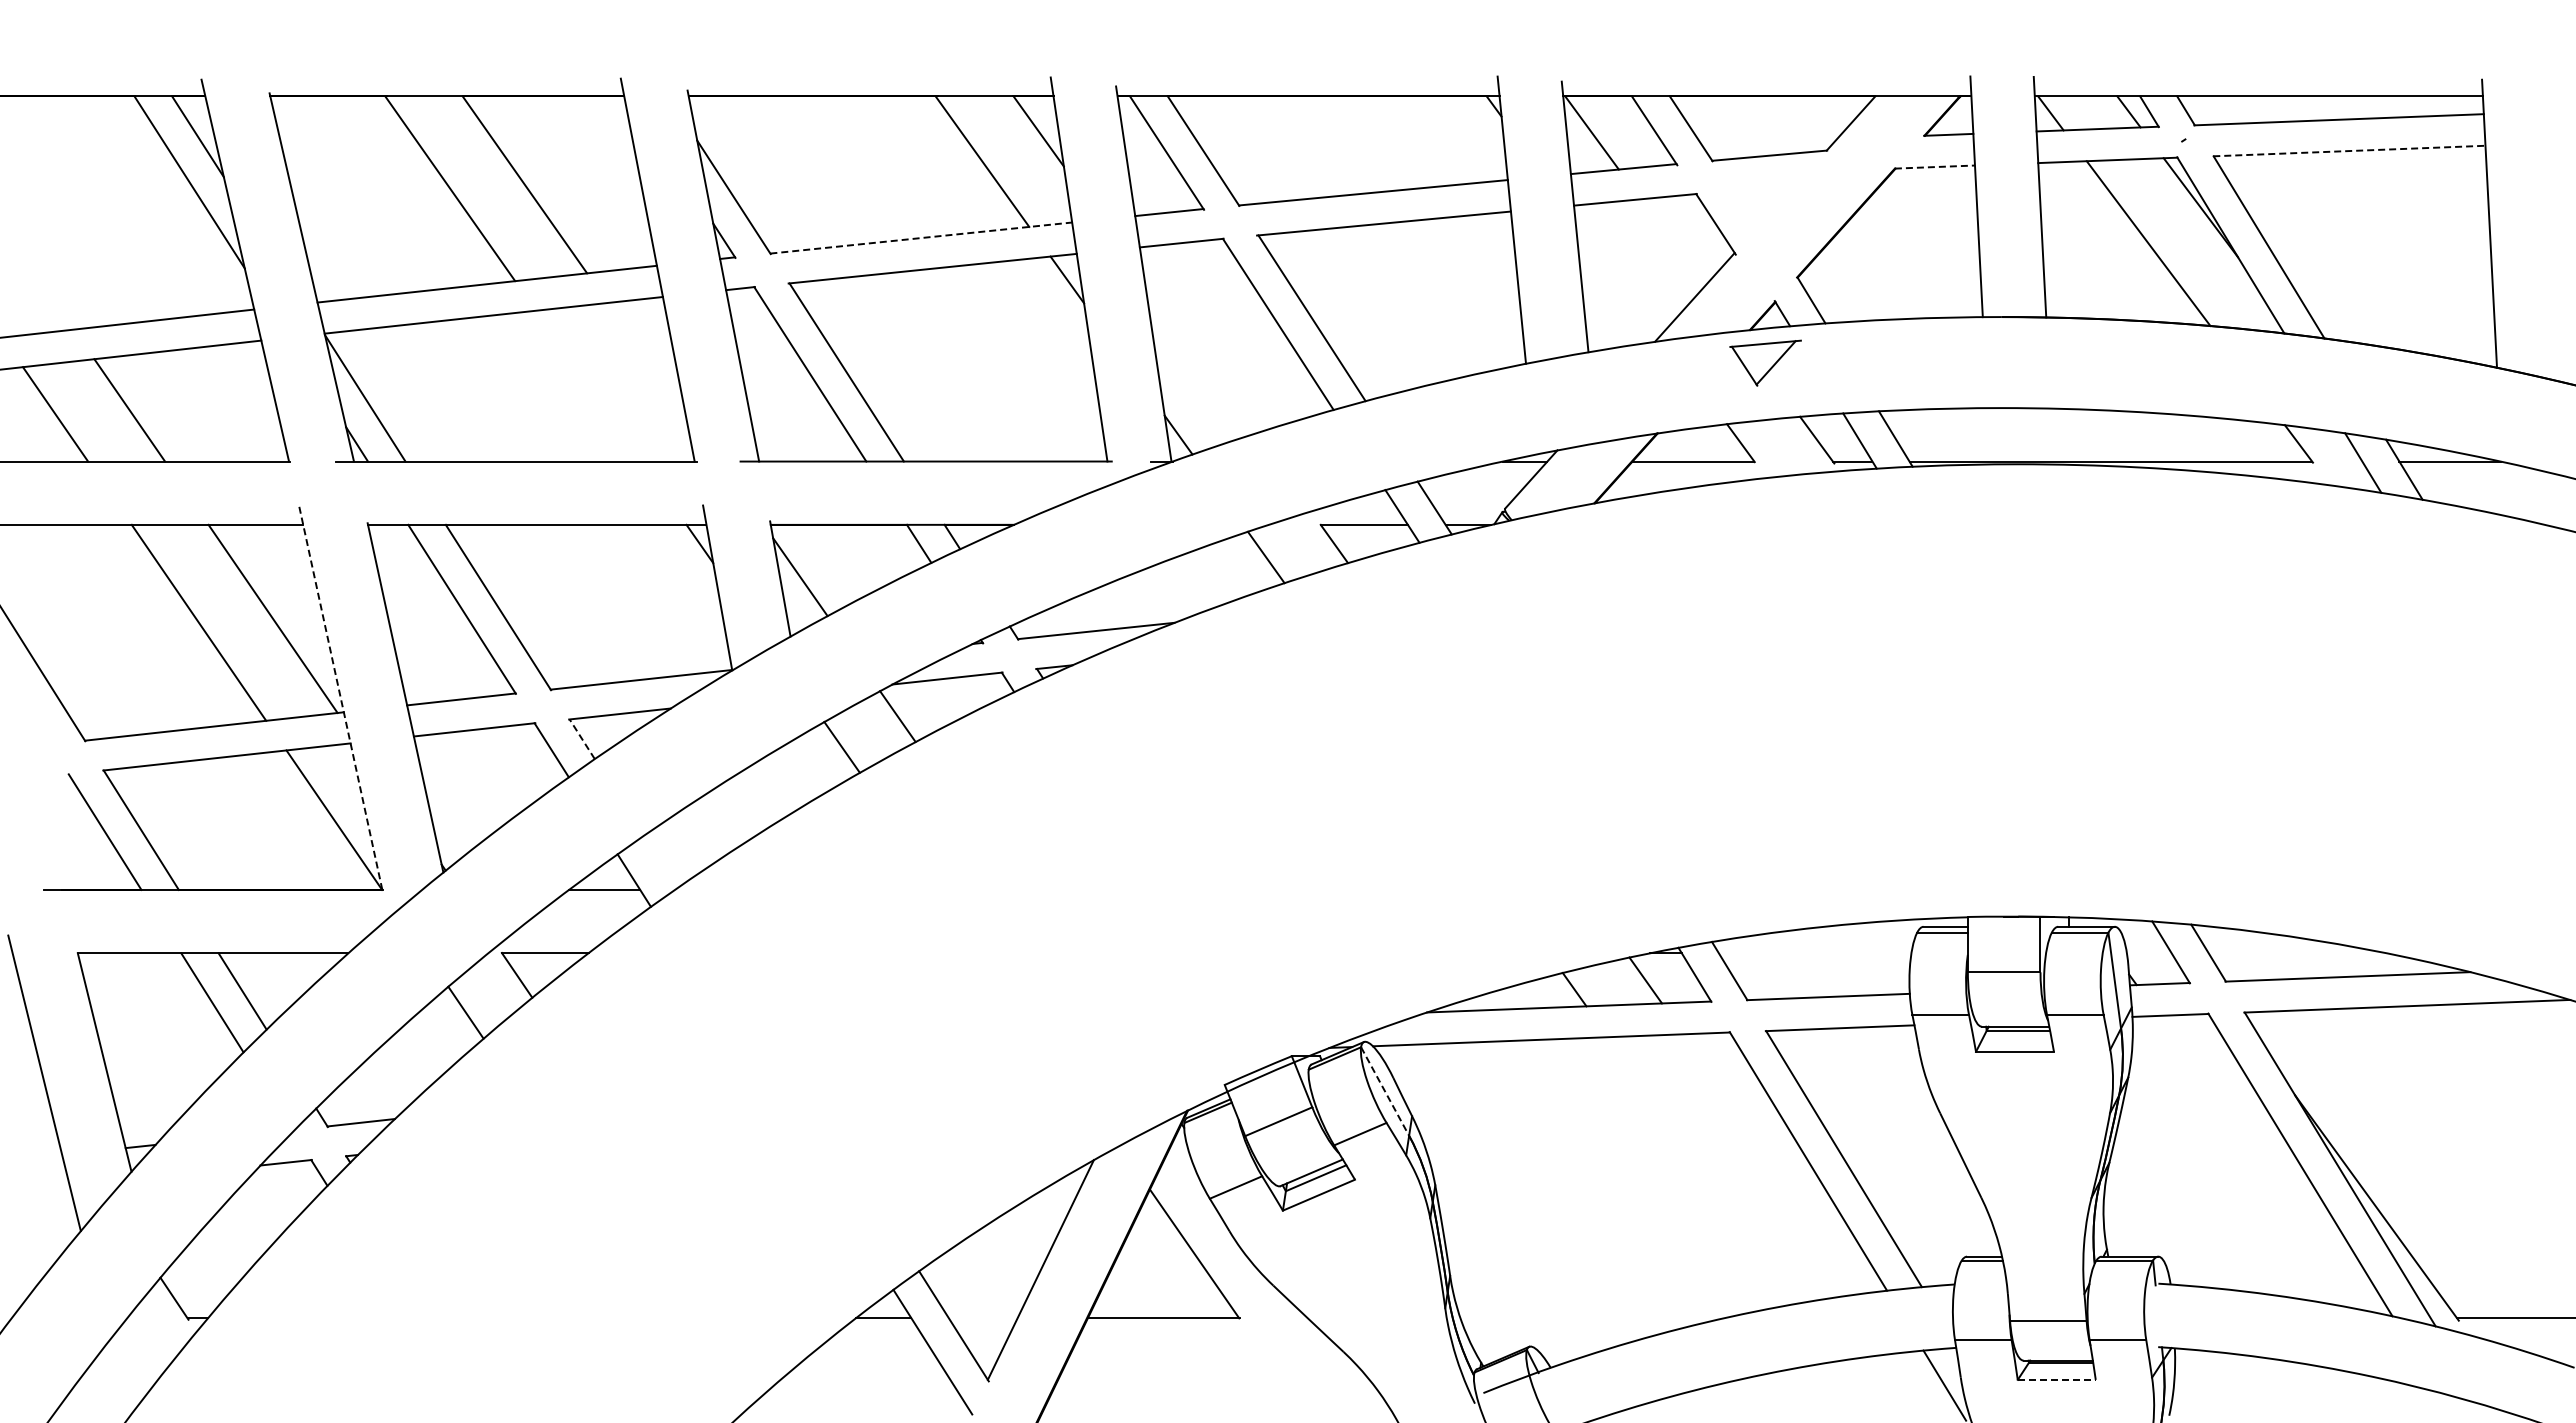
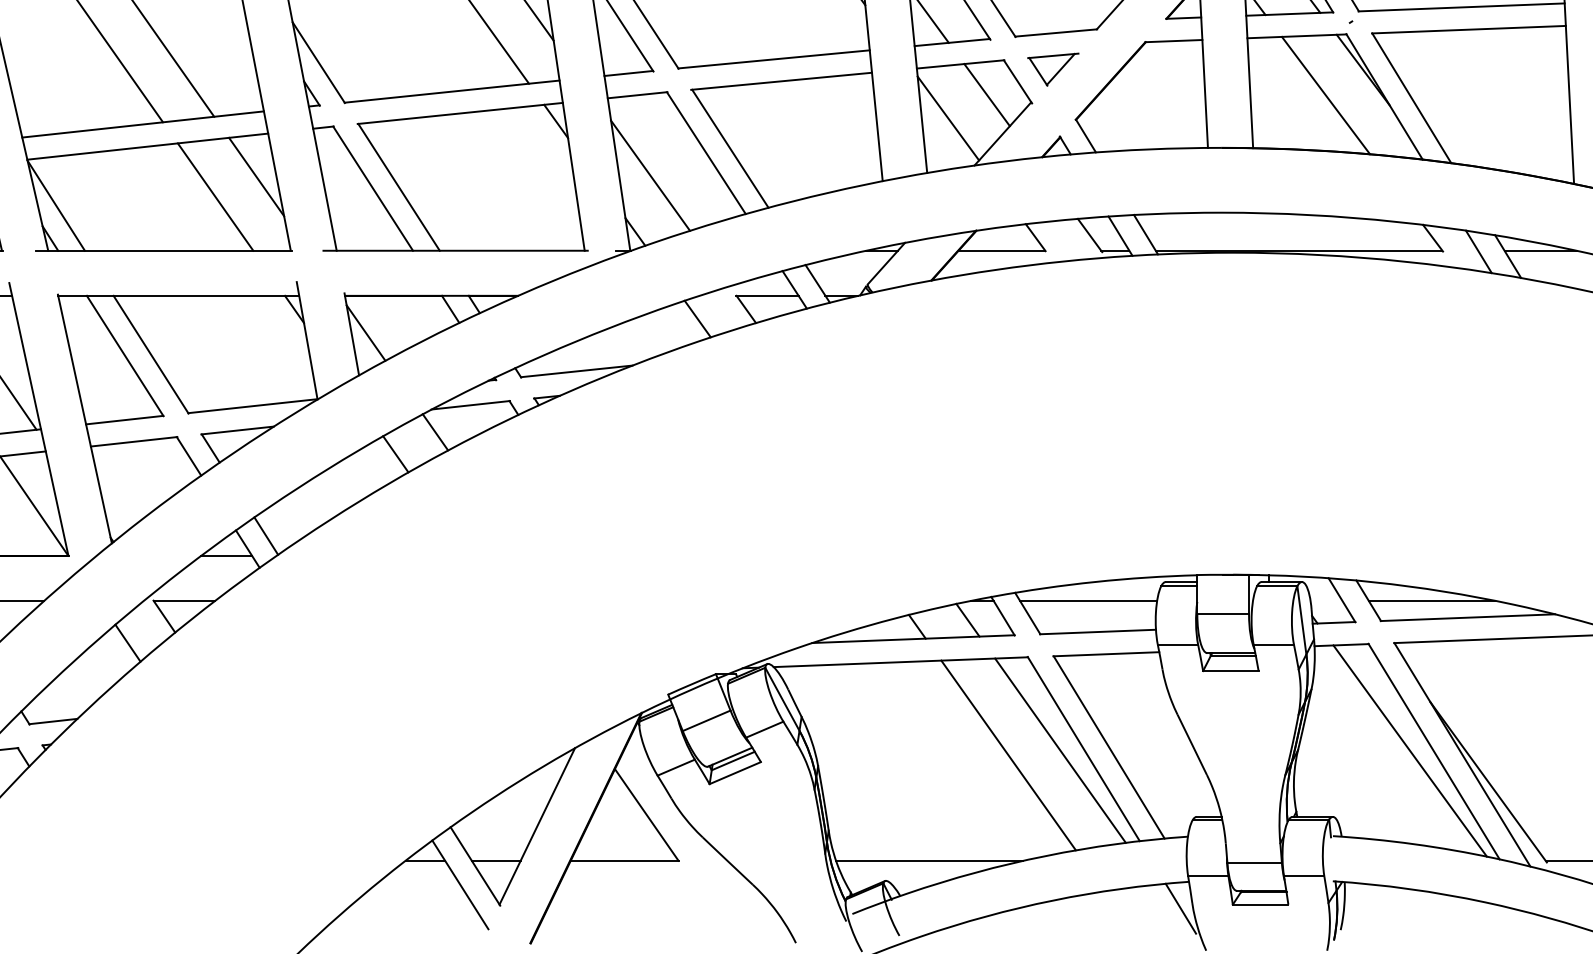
line: (2349, 151) -> (1469, 30), dashed -> solid
line: (1935, 167) -> (1174, 41), dashed -> solid
line: (921, 238) -> (452, 91), dashed -> solid
line: (1672, 242) -> (987, 94), added
line: (1618, 275) -> (948, 118), added
line: (1199, 355) -> (650, 175), added
line: (646, 357) -> (256, 176), added
part: (1765, 362) -> (1053, 69), moved
line: (589, 385) -> (215, 196), added
line: (340, 698) -> (38, 419), dashed -> solid
line: (581, 738) -> (210, 447), dashed -> solid
line: (659, 862) -> (265, 536), added
line: (1814, 953) -> (1088, 601), added
line: (2297, 953) -> (1432, 601), added
line: (1385, 1091) -> (782, 699), dashed -> solid
line: (1775, 1163) -> (1060, 750), added
line: (2266, 1163) -> (1409, 750), added
line: (1702, 1170) -> (1008, 755), added
line: (982, 1318) -> (495, 860), added
line: (1591, 1318) -> (929, 860), added
line: (2056, 1379) -> (1260, 904), dashed -> solid

